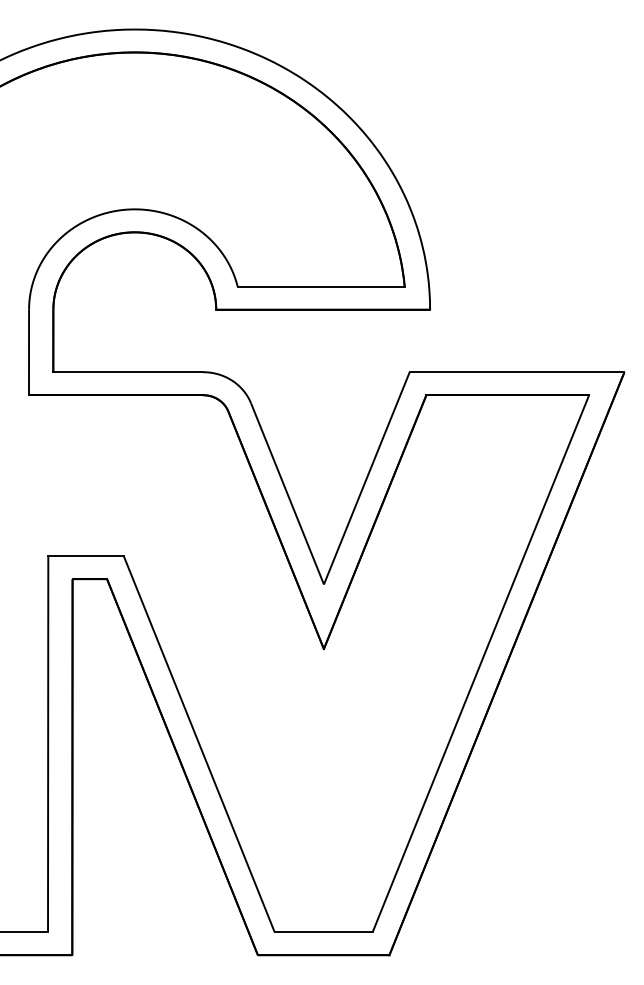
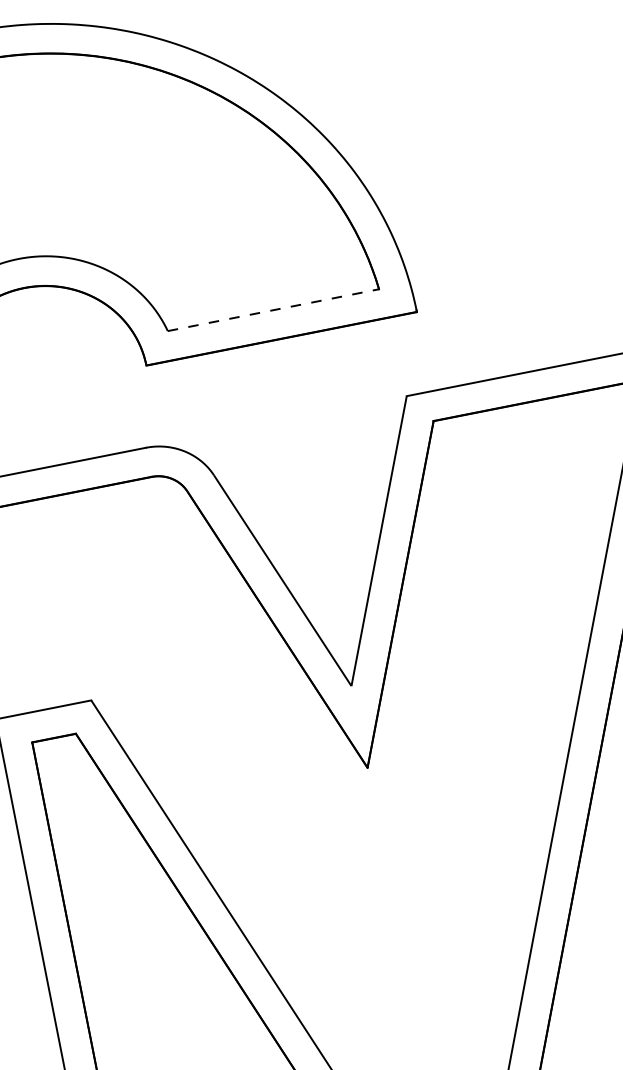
line: (321, 286) -> (273, 309), solid -> dashed

